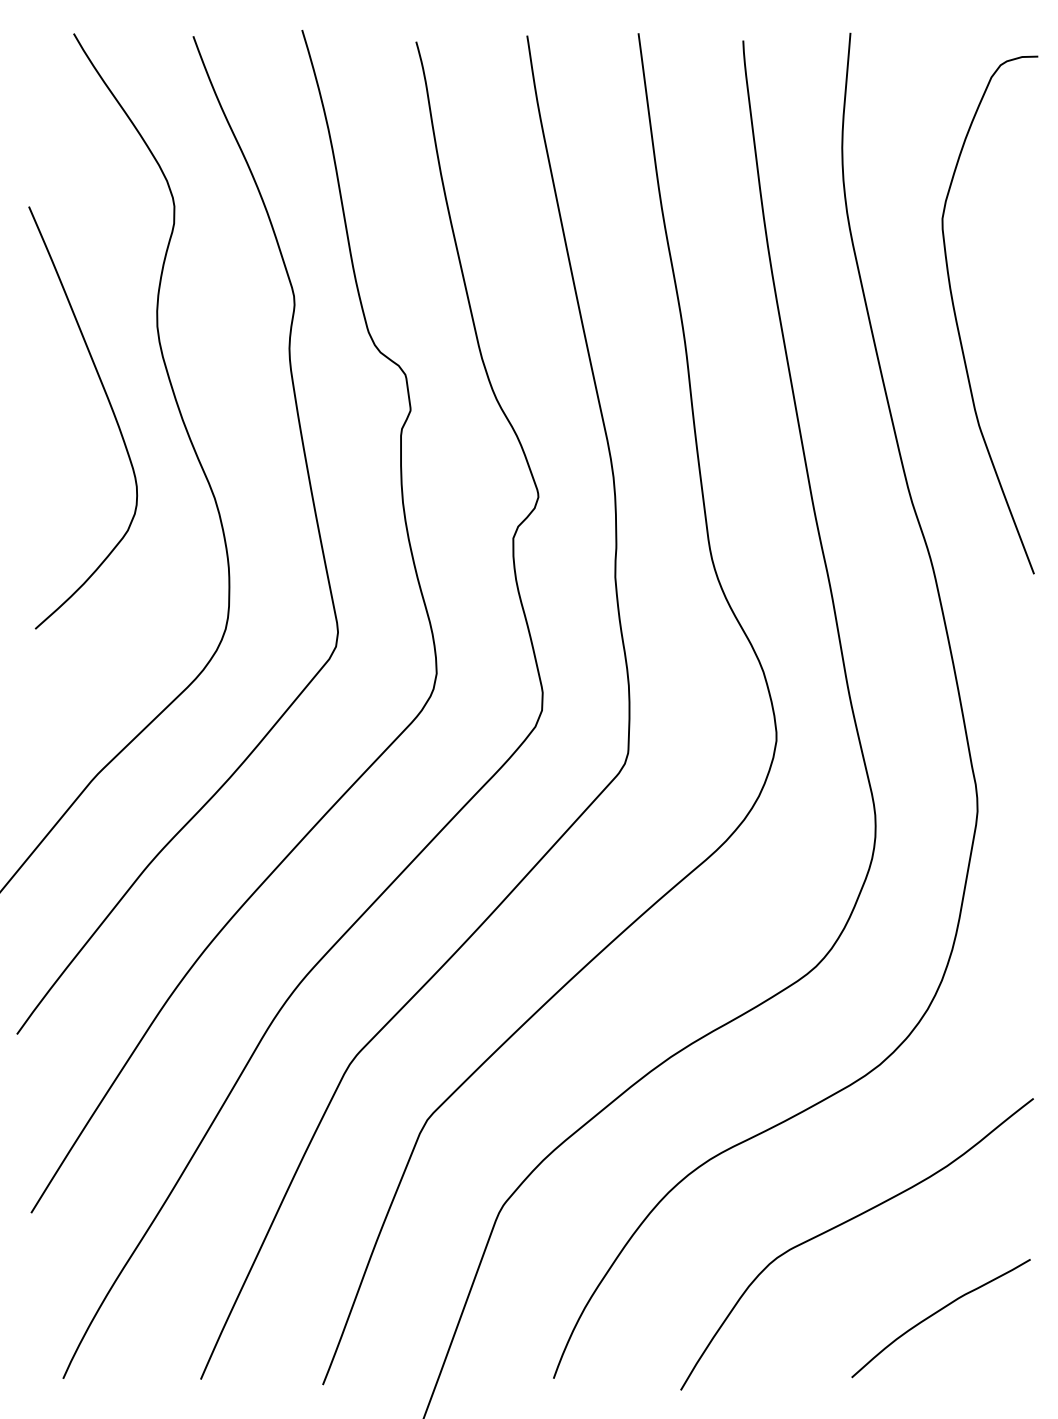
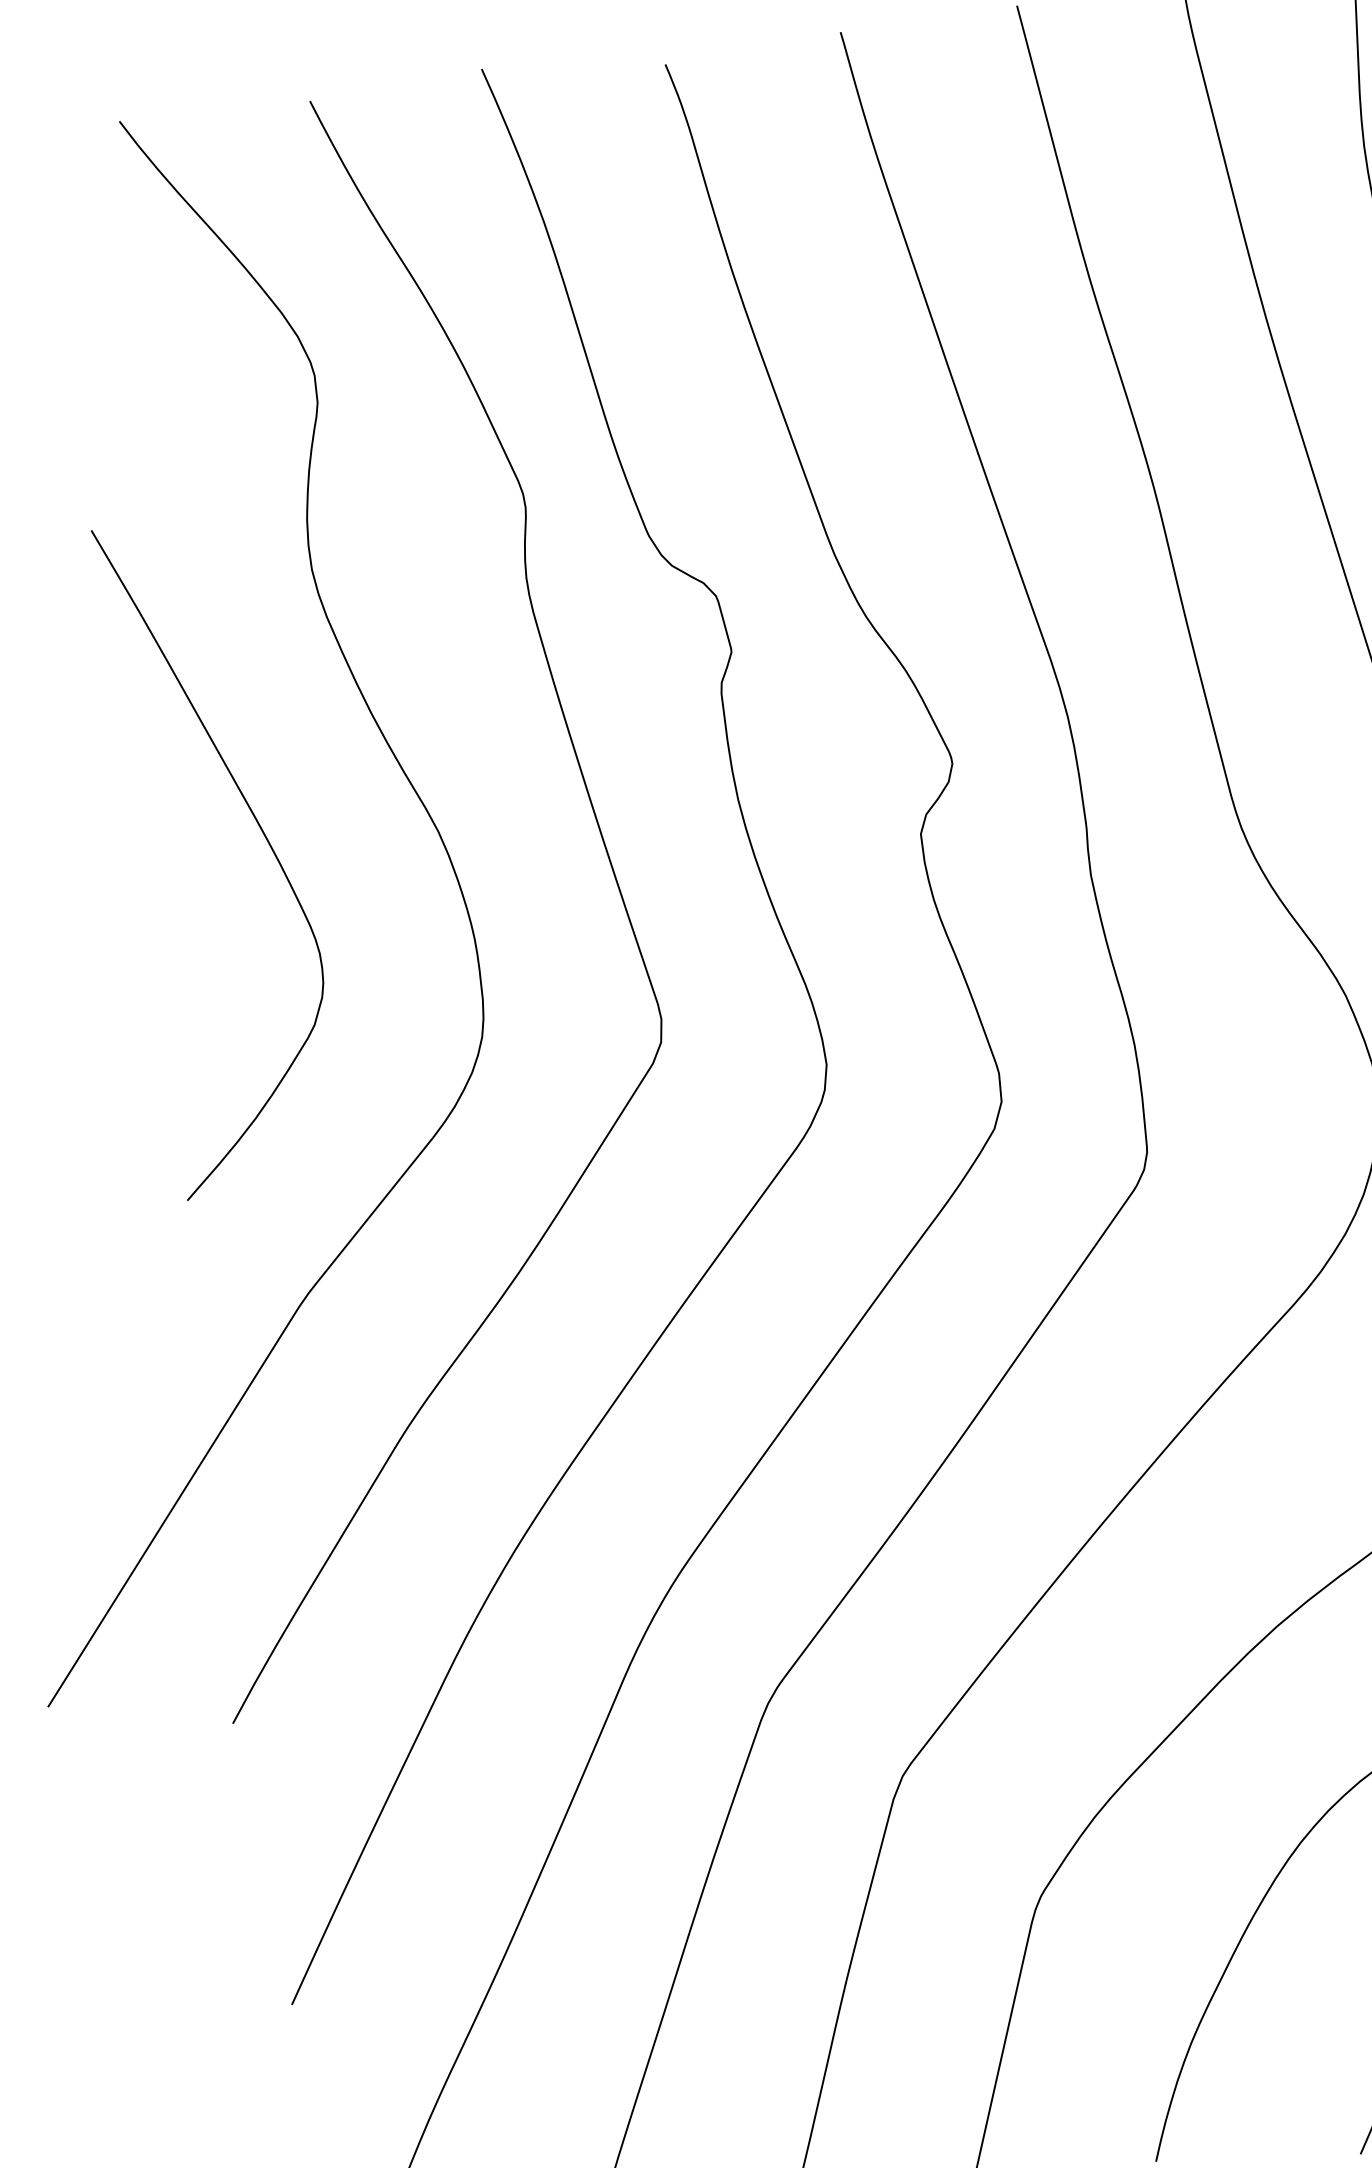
curve: (109, 405) -> (259, 830), moved

